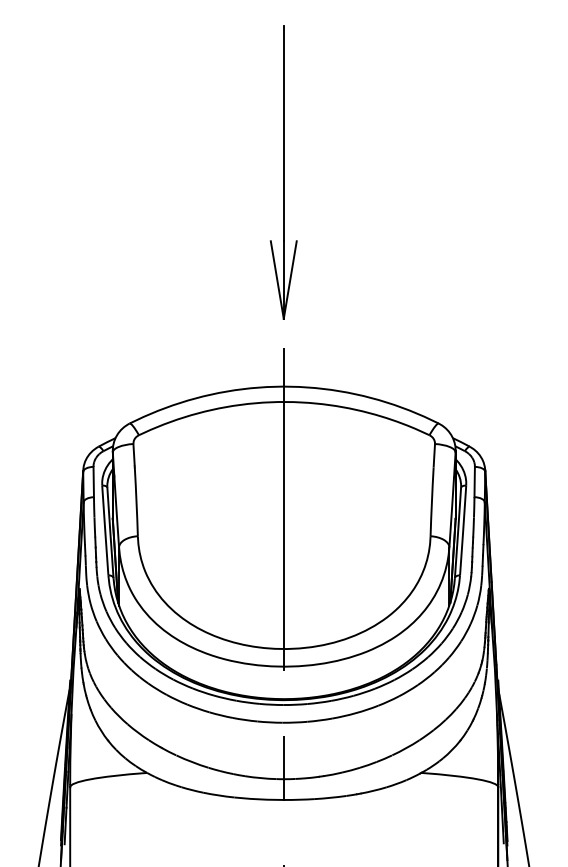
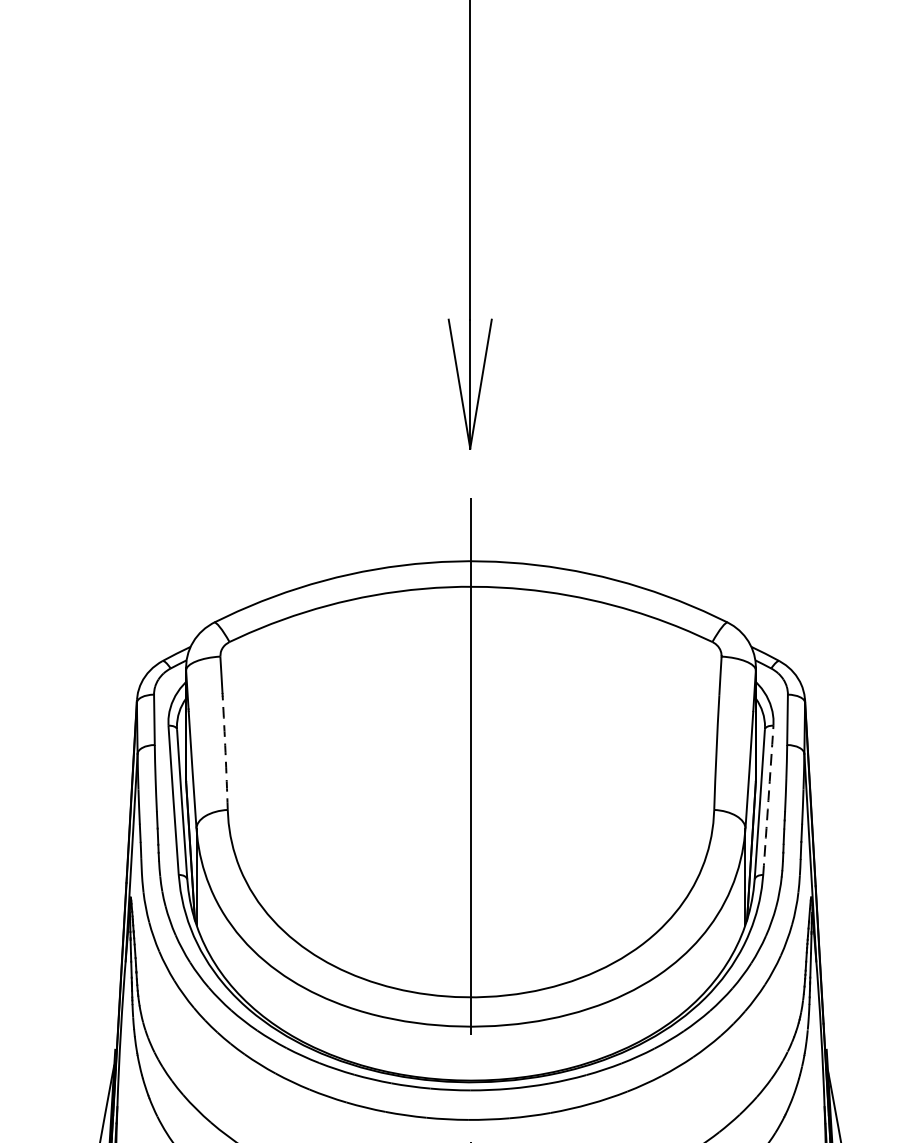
arc: (136, 501) -> (225, 752), solid -> dashed
arc: (463, 530) -> (768, 800), solid -> dashed

